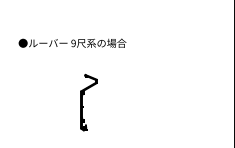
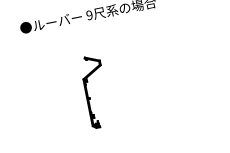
part: (88, 102) -> (95, 91), moved

